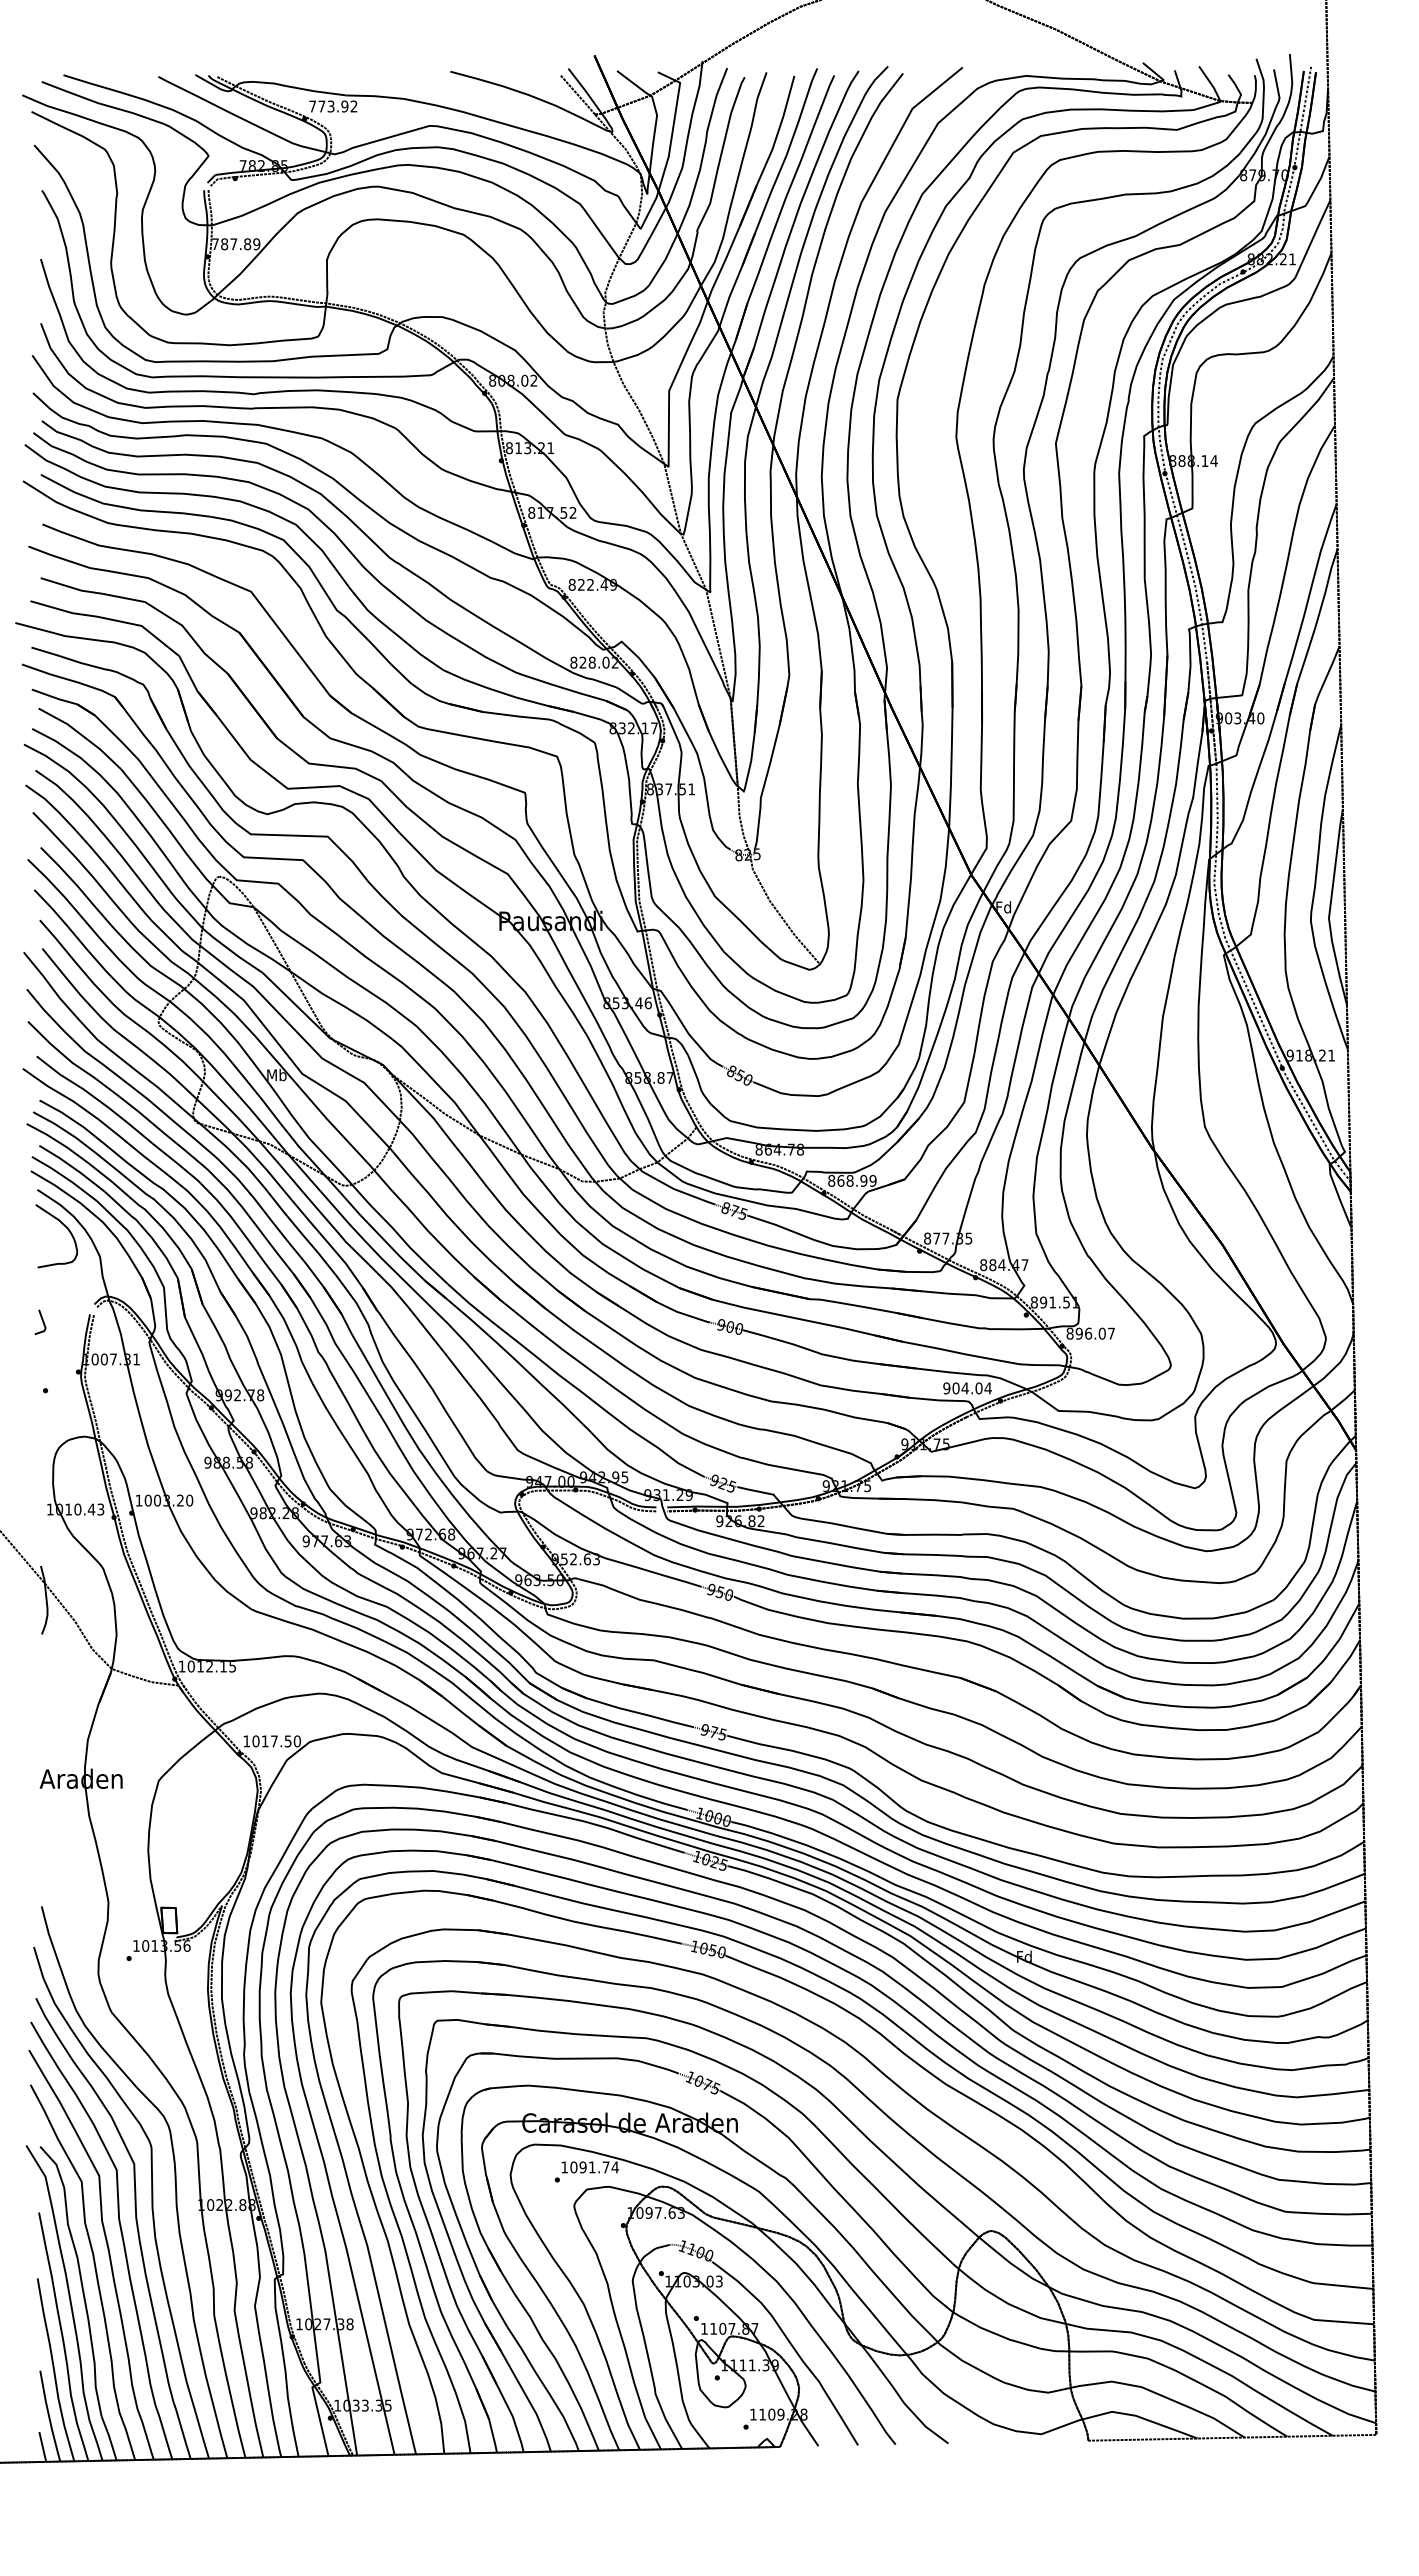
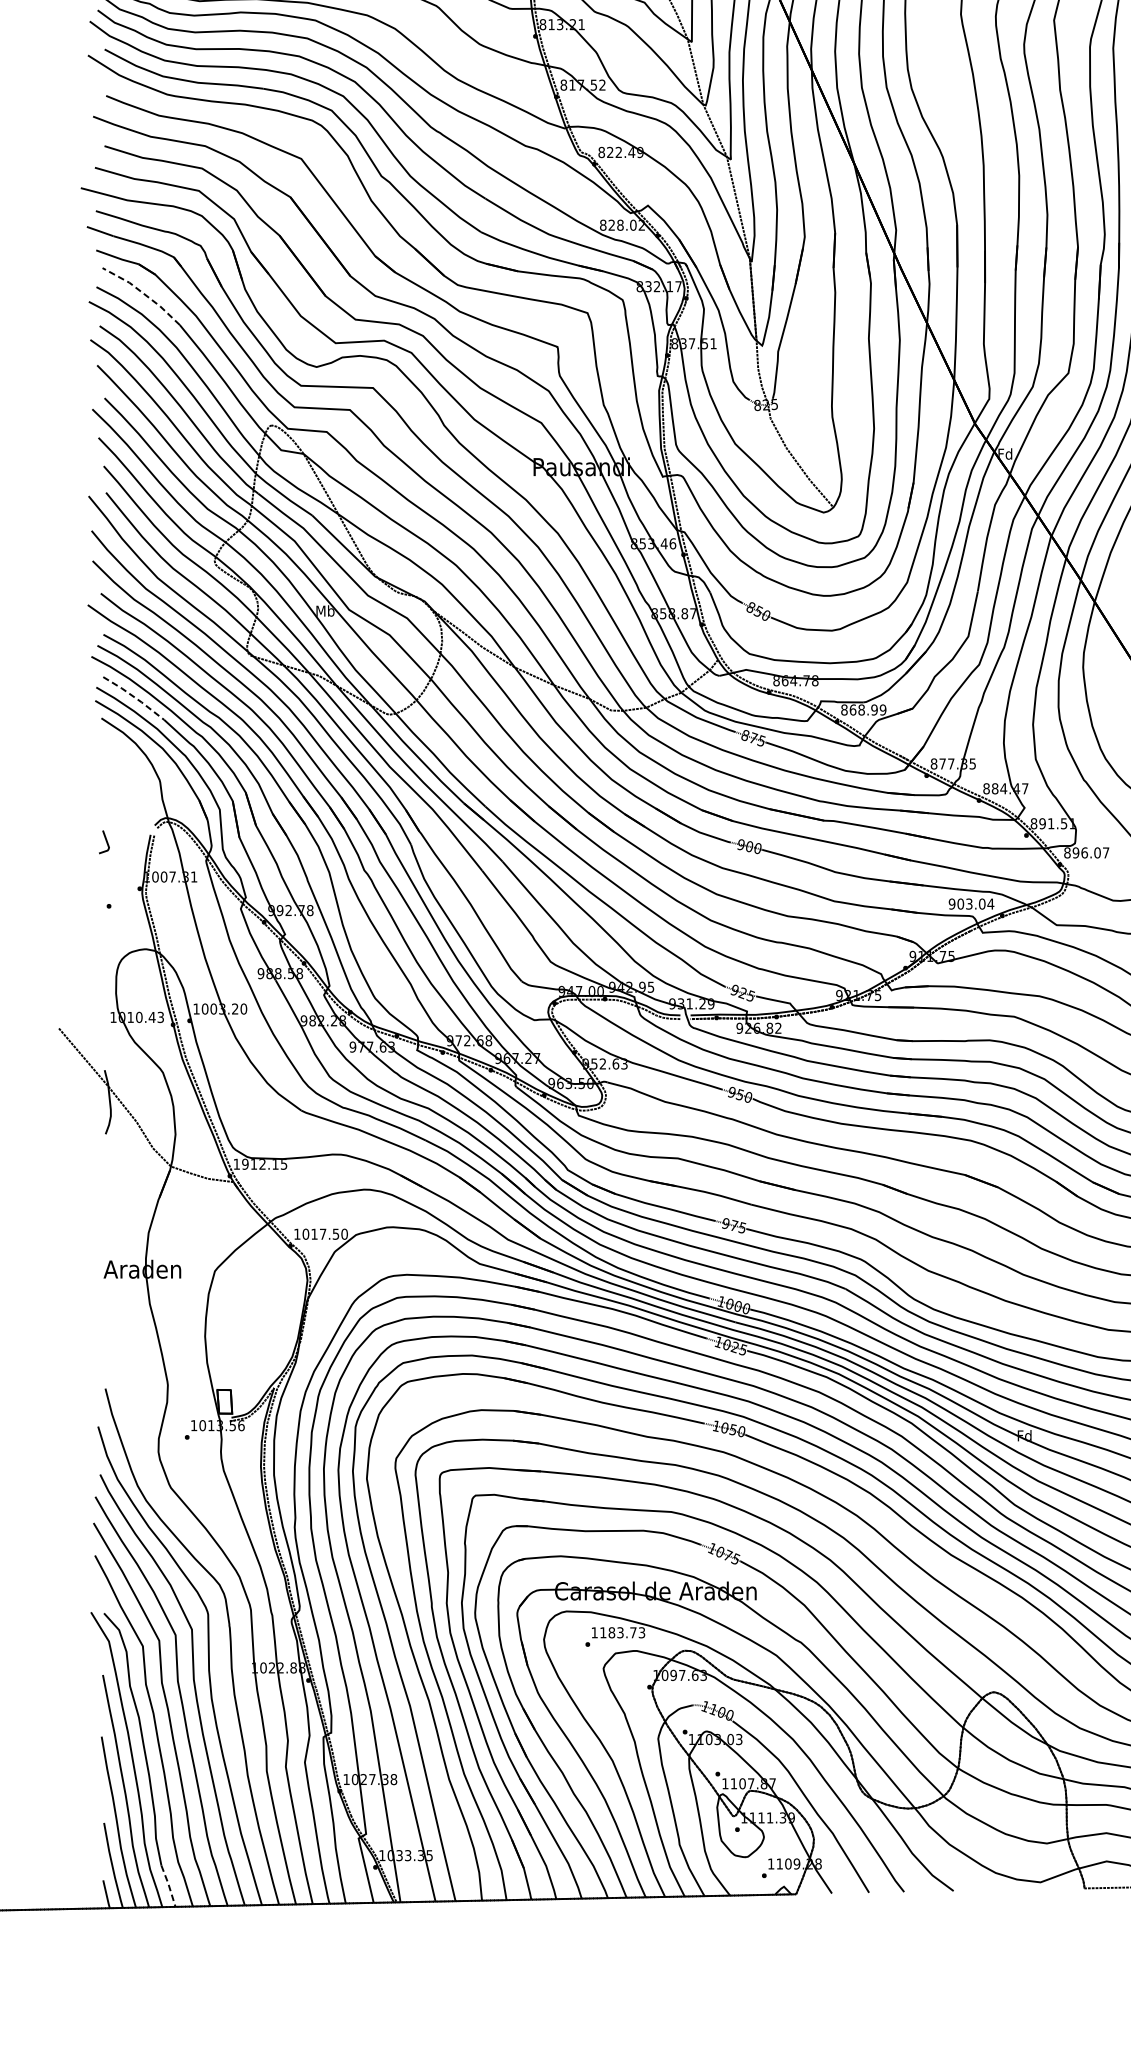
line: (82, 735) -> (143, 293), solid -> dashed
line: (73, 1167) -> (135, 697), solid -> dashed
curve: (65, 1227) -> (127, 753), removed
text: (964, 1388) -> (968, 904), 904.04 -> 903.04
text: (190, 1666) -> (244, 1164), 1012.15 -> 1912.15
text: (594, 2167) -> (622, 1632), 1091.74 -> 1183.73
line: (109, 2438) -> (168, 1886), solid -> dashed

